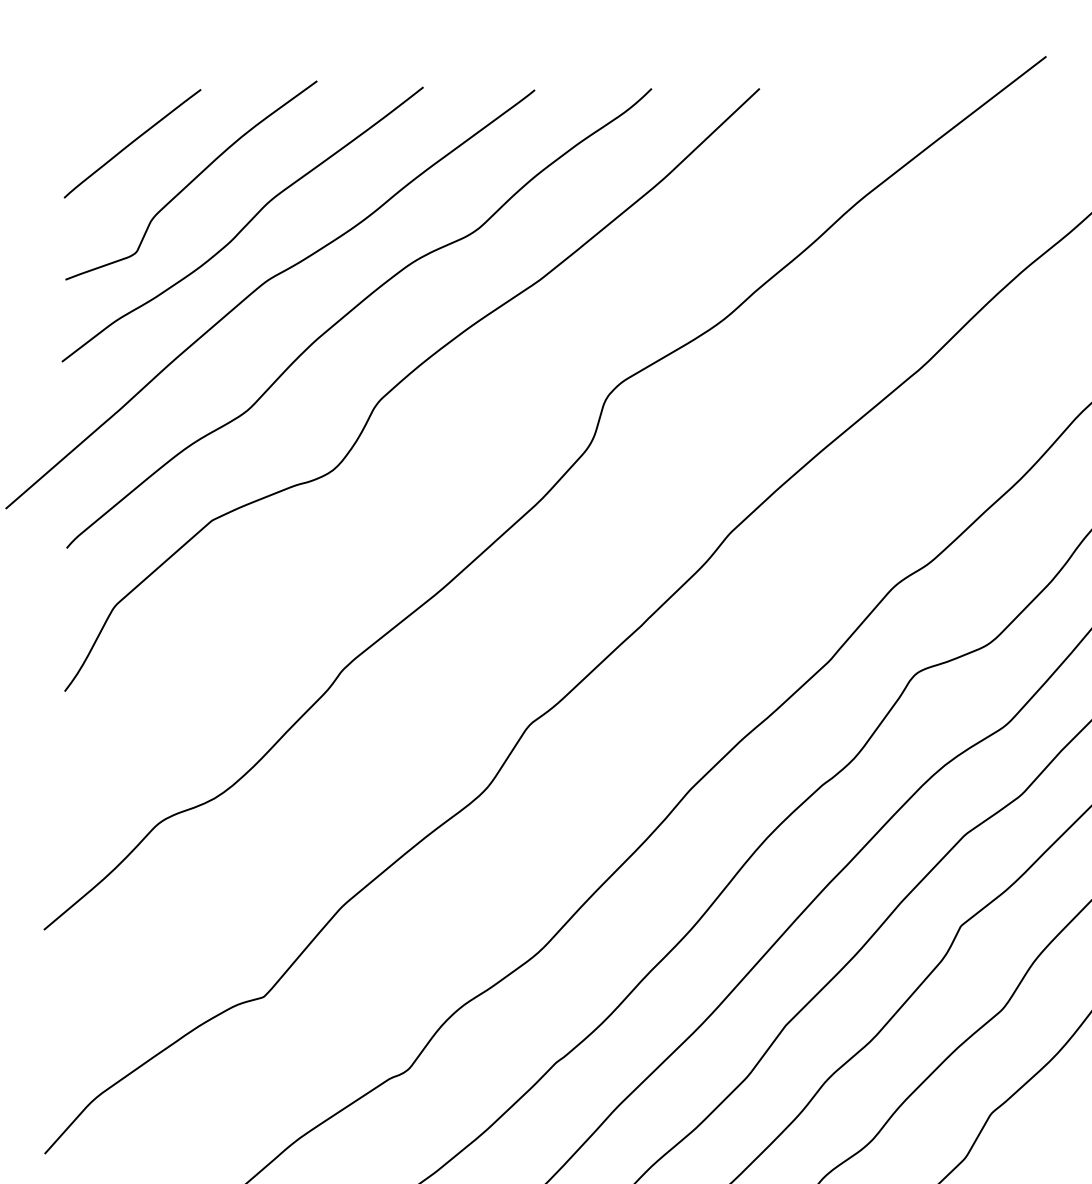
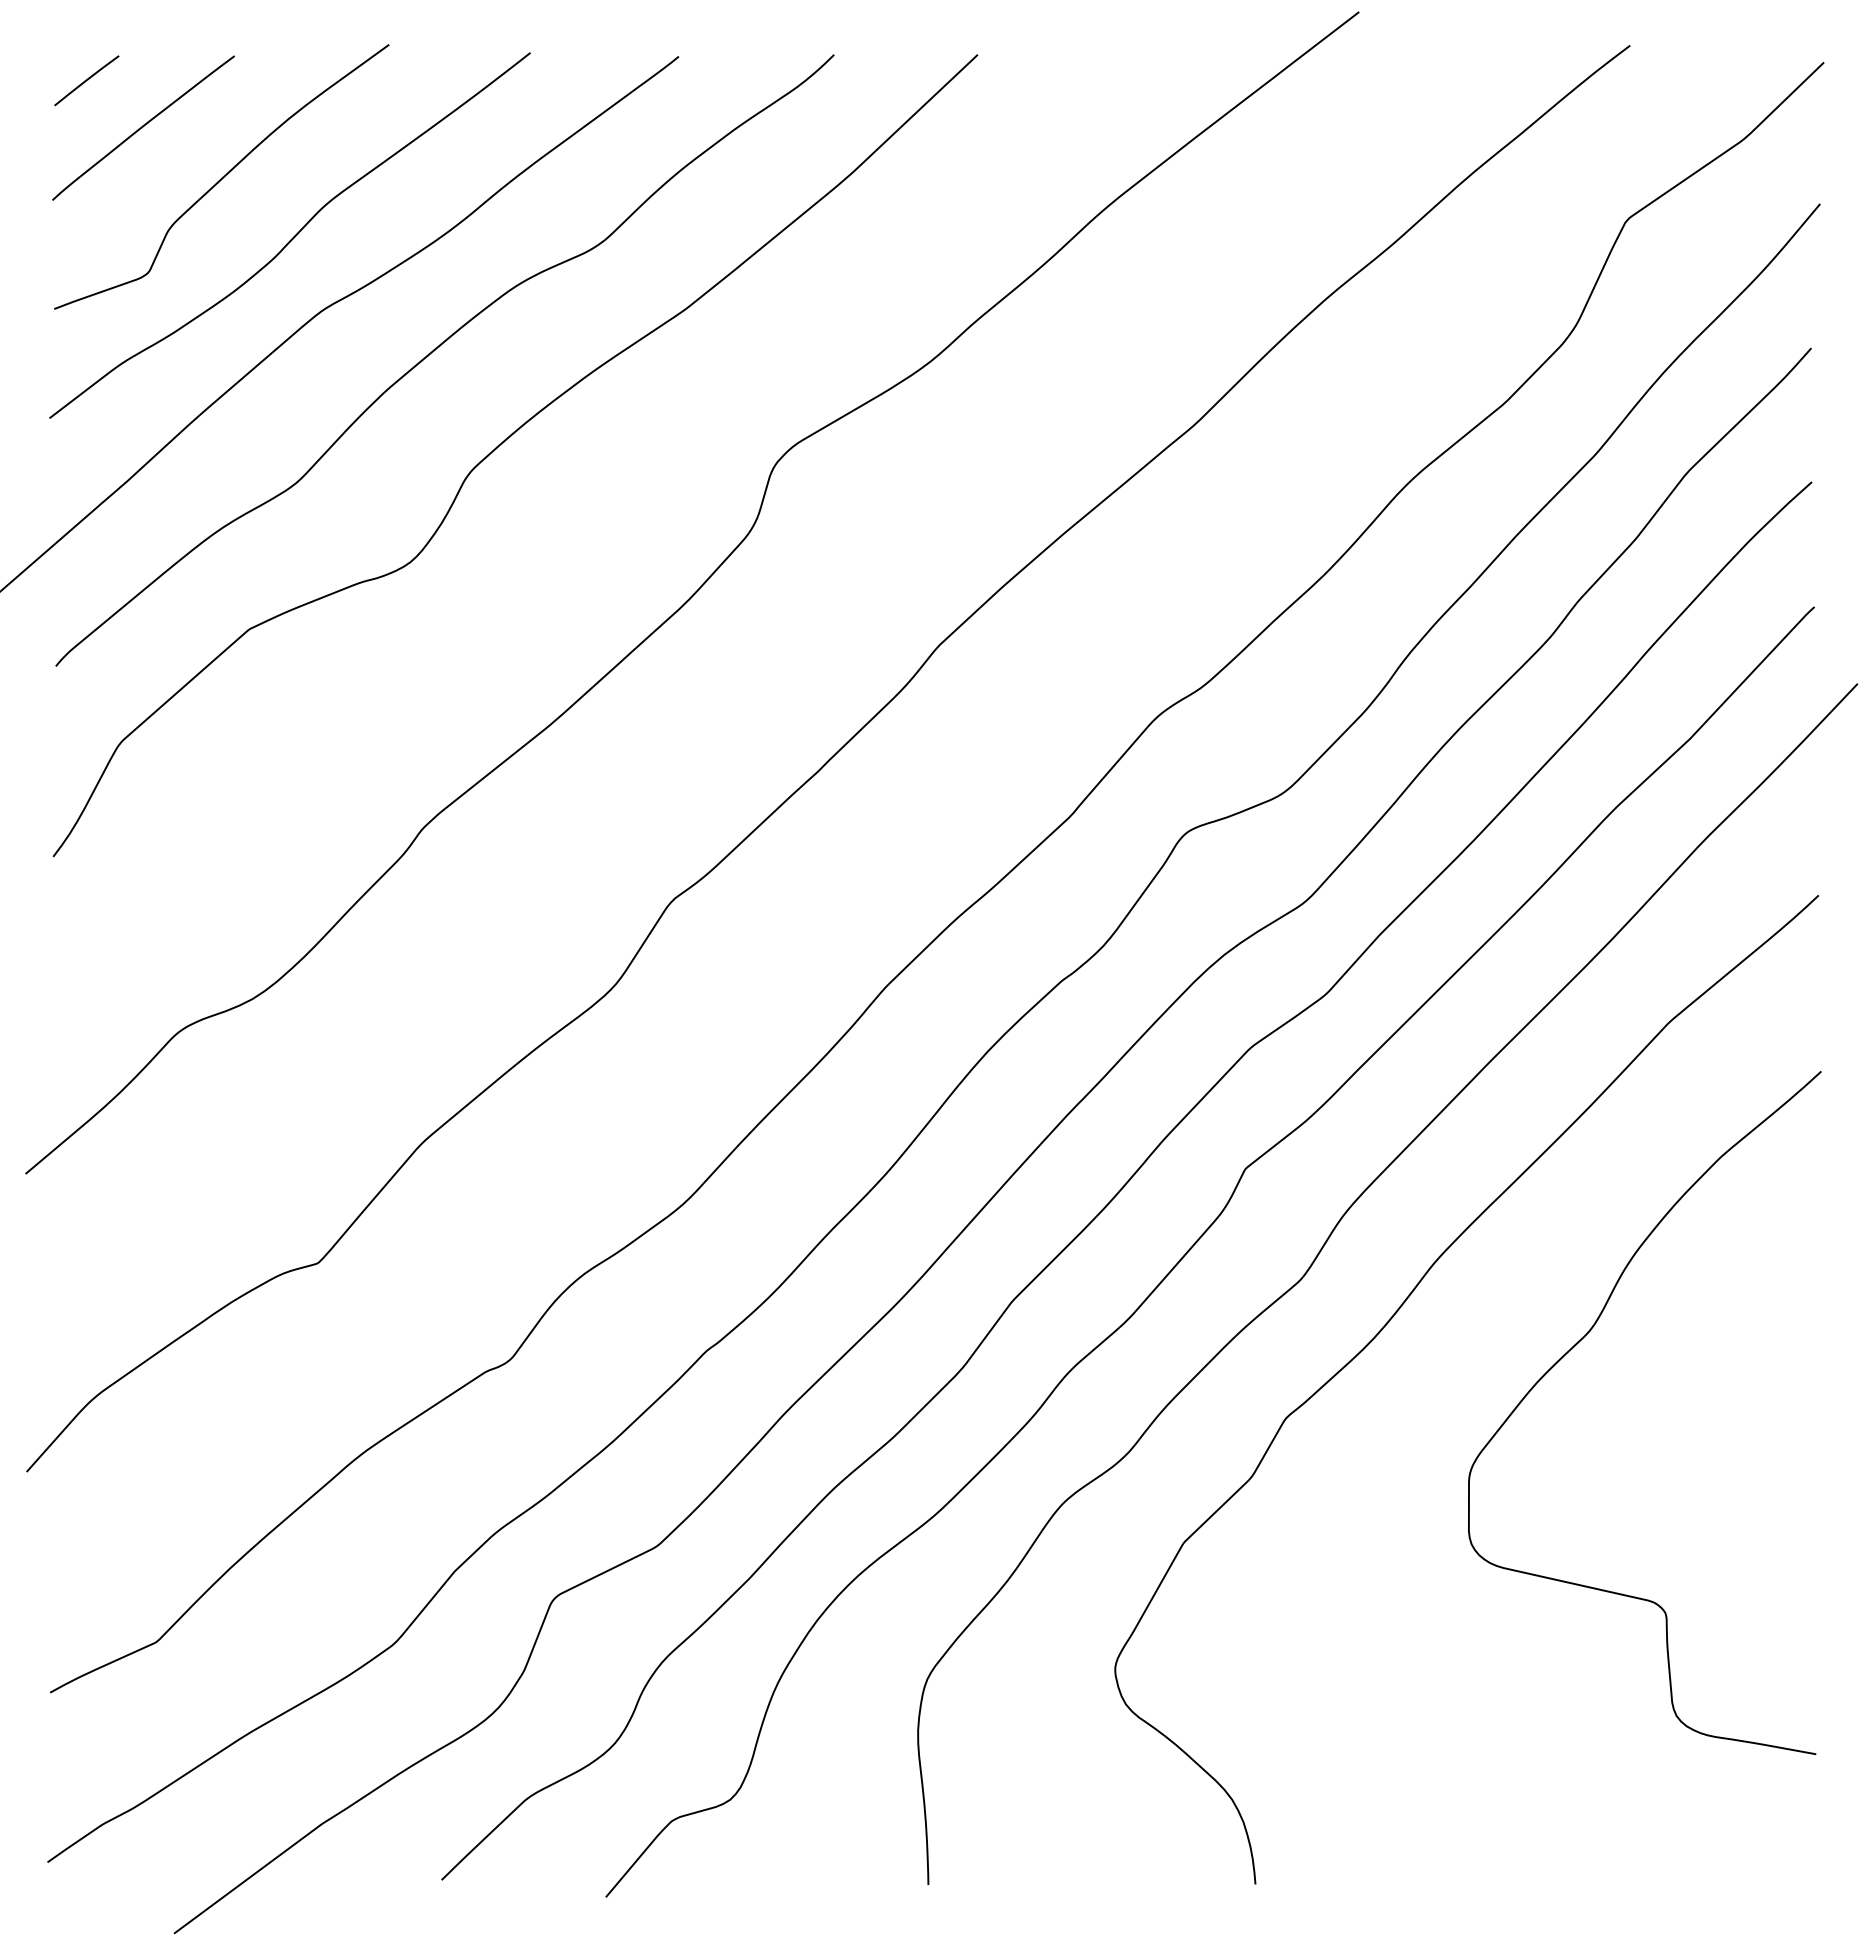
line: (89, 107) -> (86, 80), added

